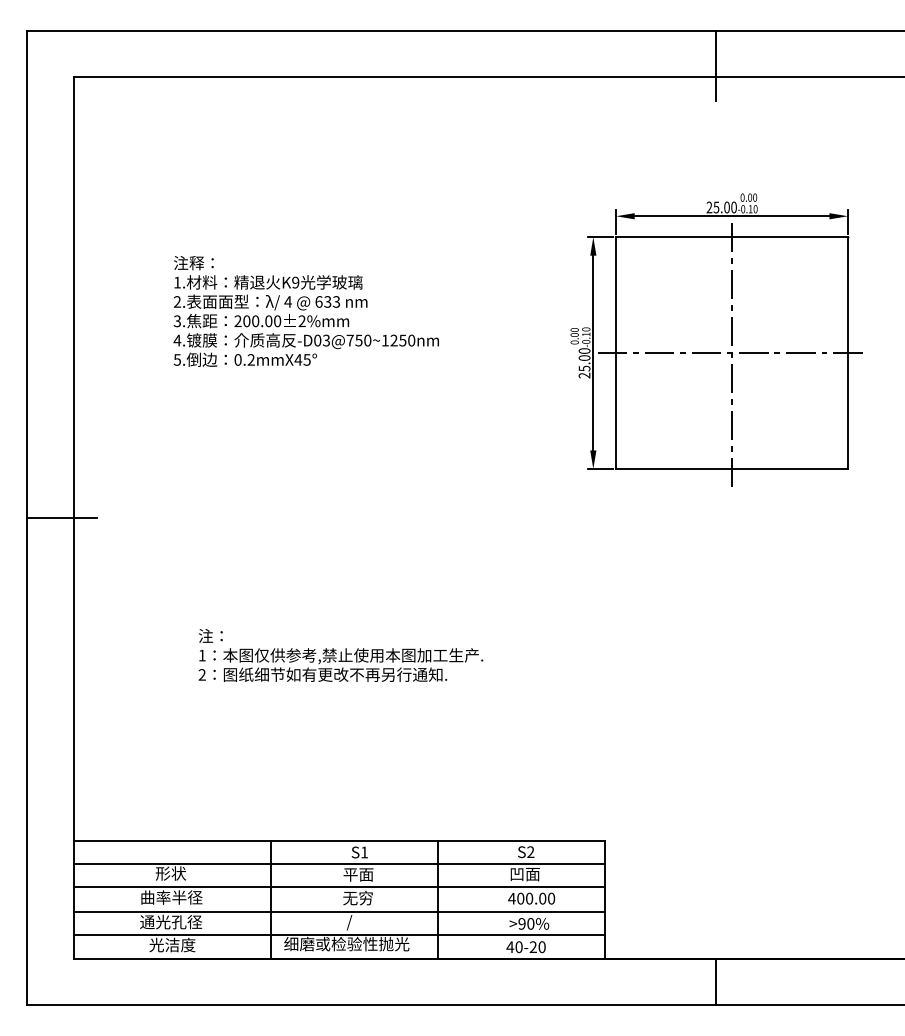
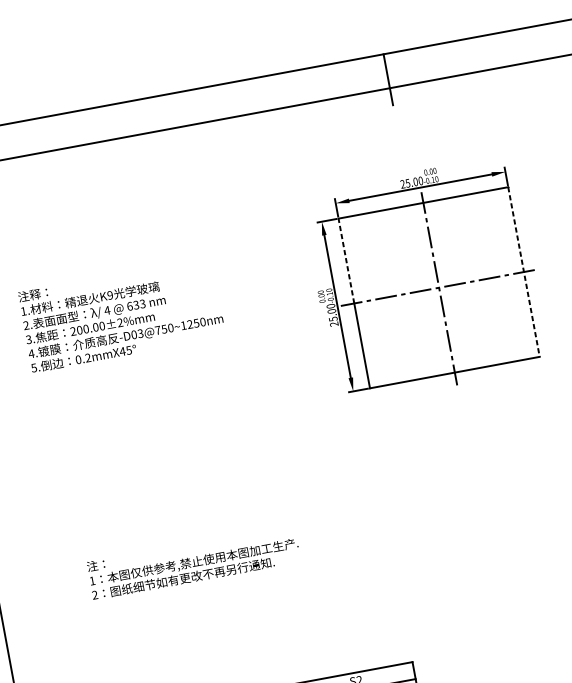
line: (616, 295) -> (346, 261), solid -> dashed
line: (847, 353) -> (523, 272), solid -> dashed

